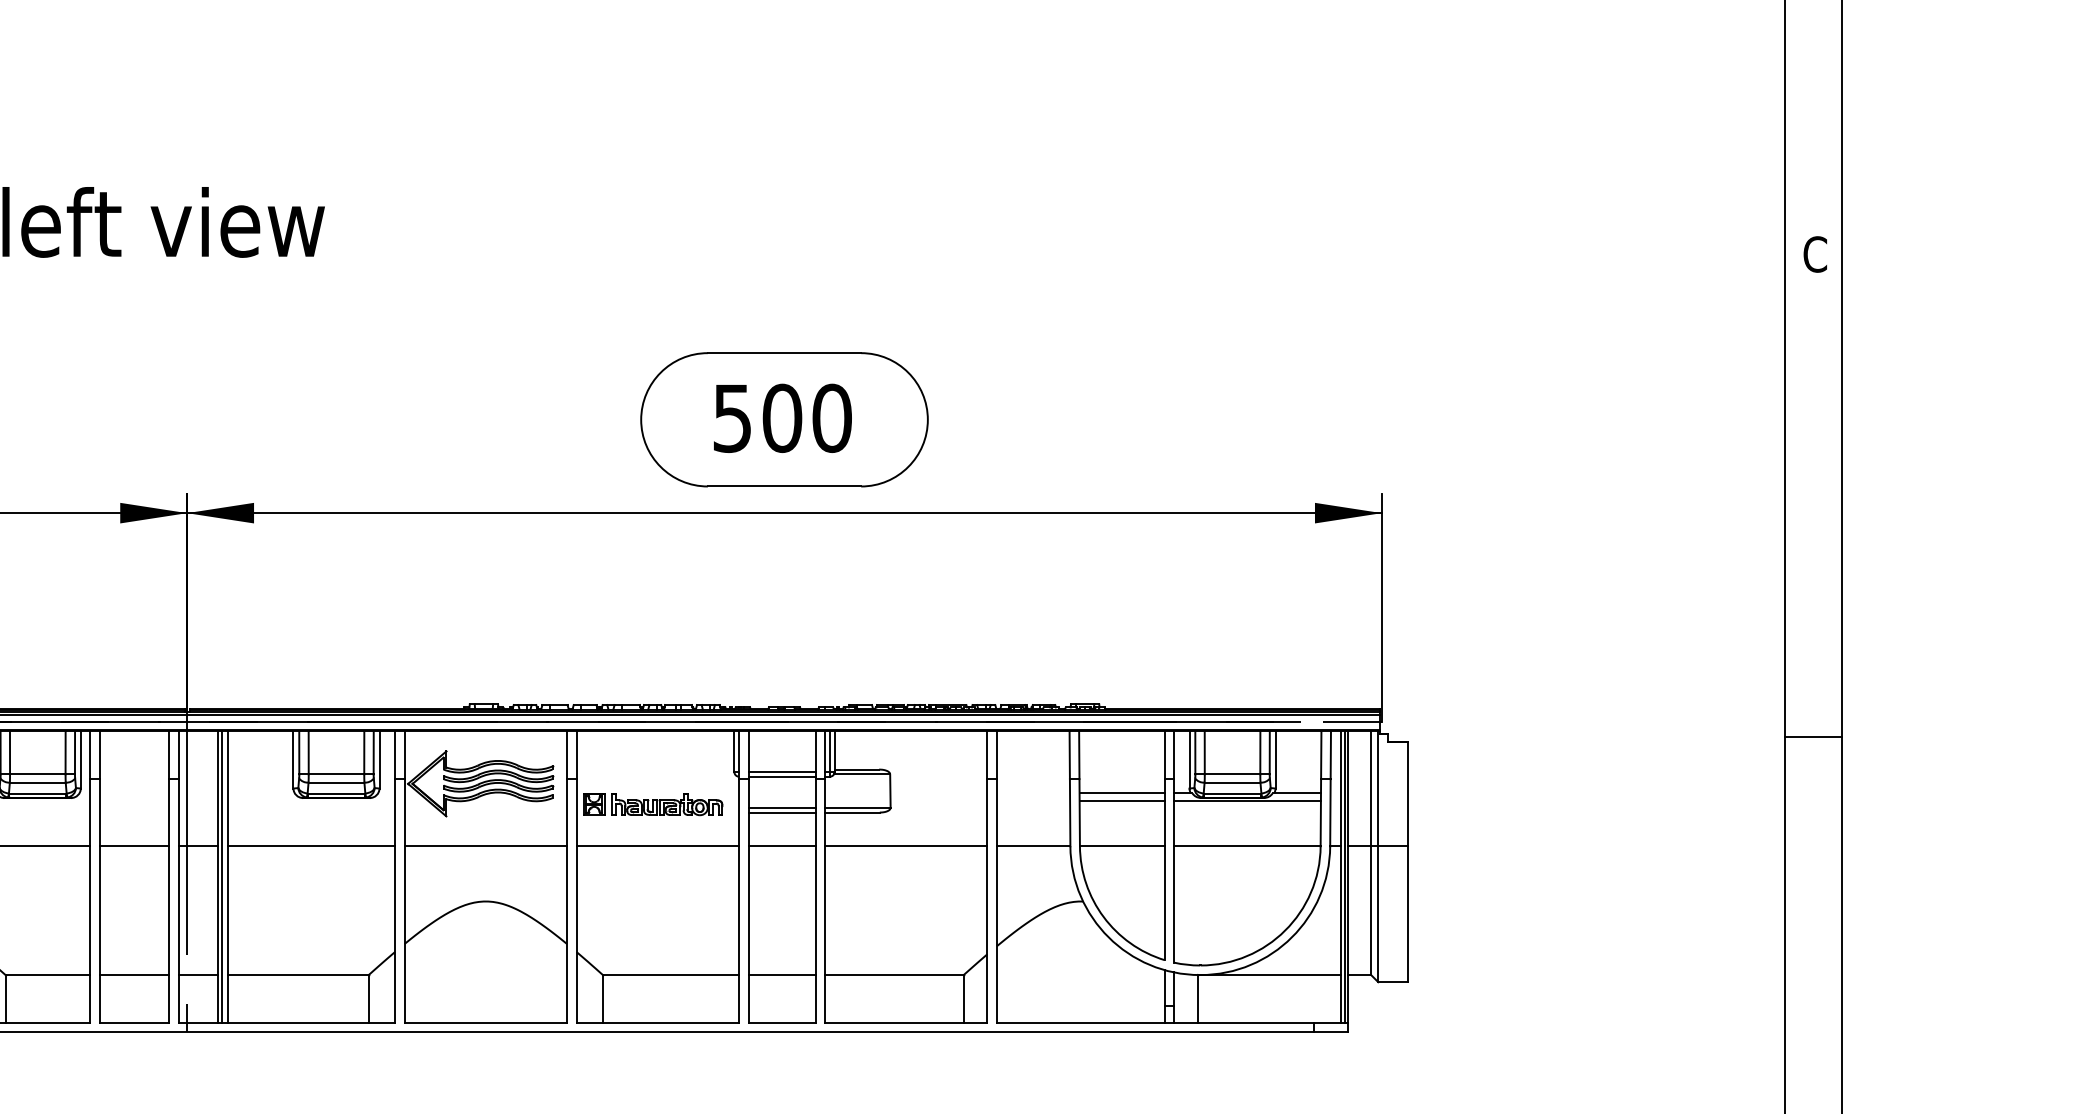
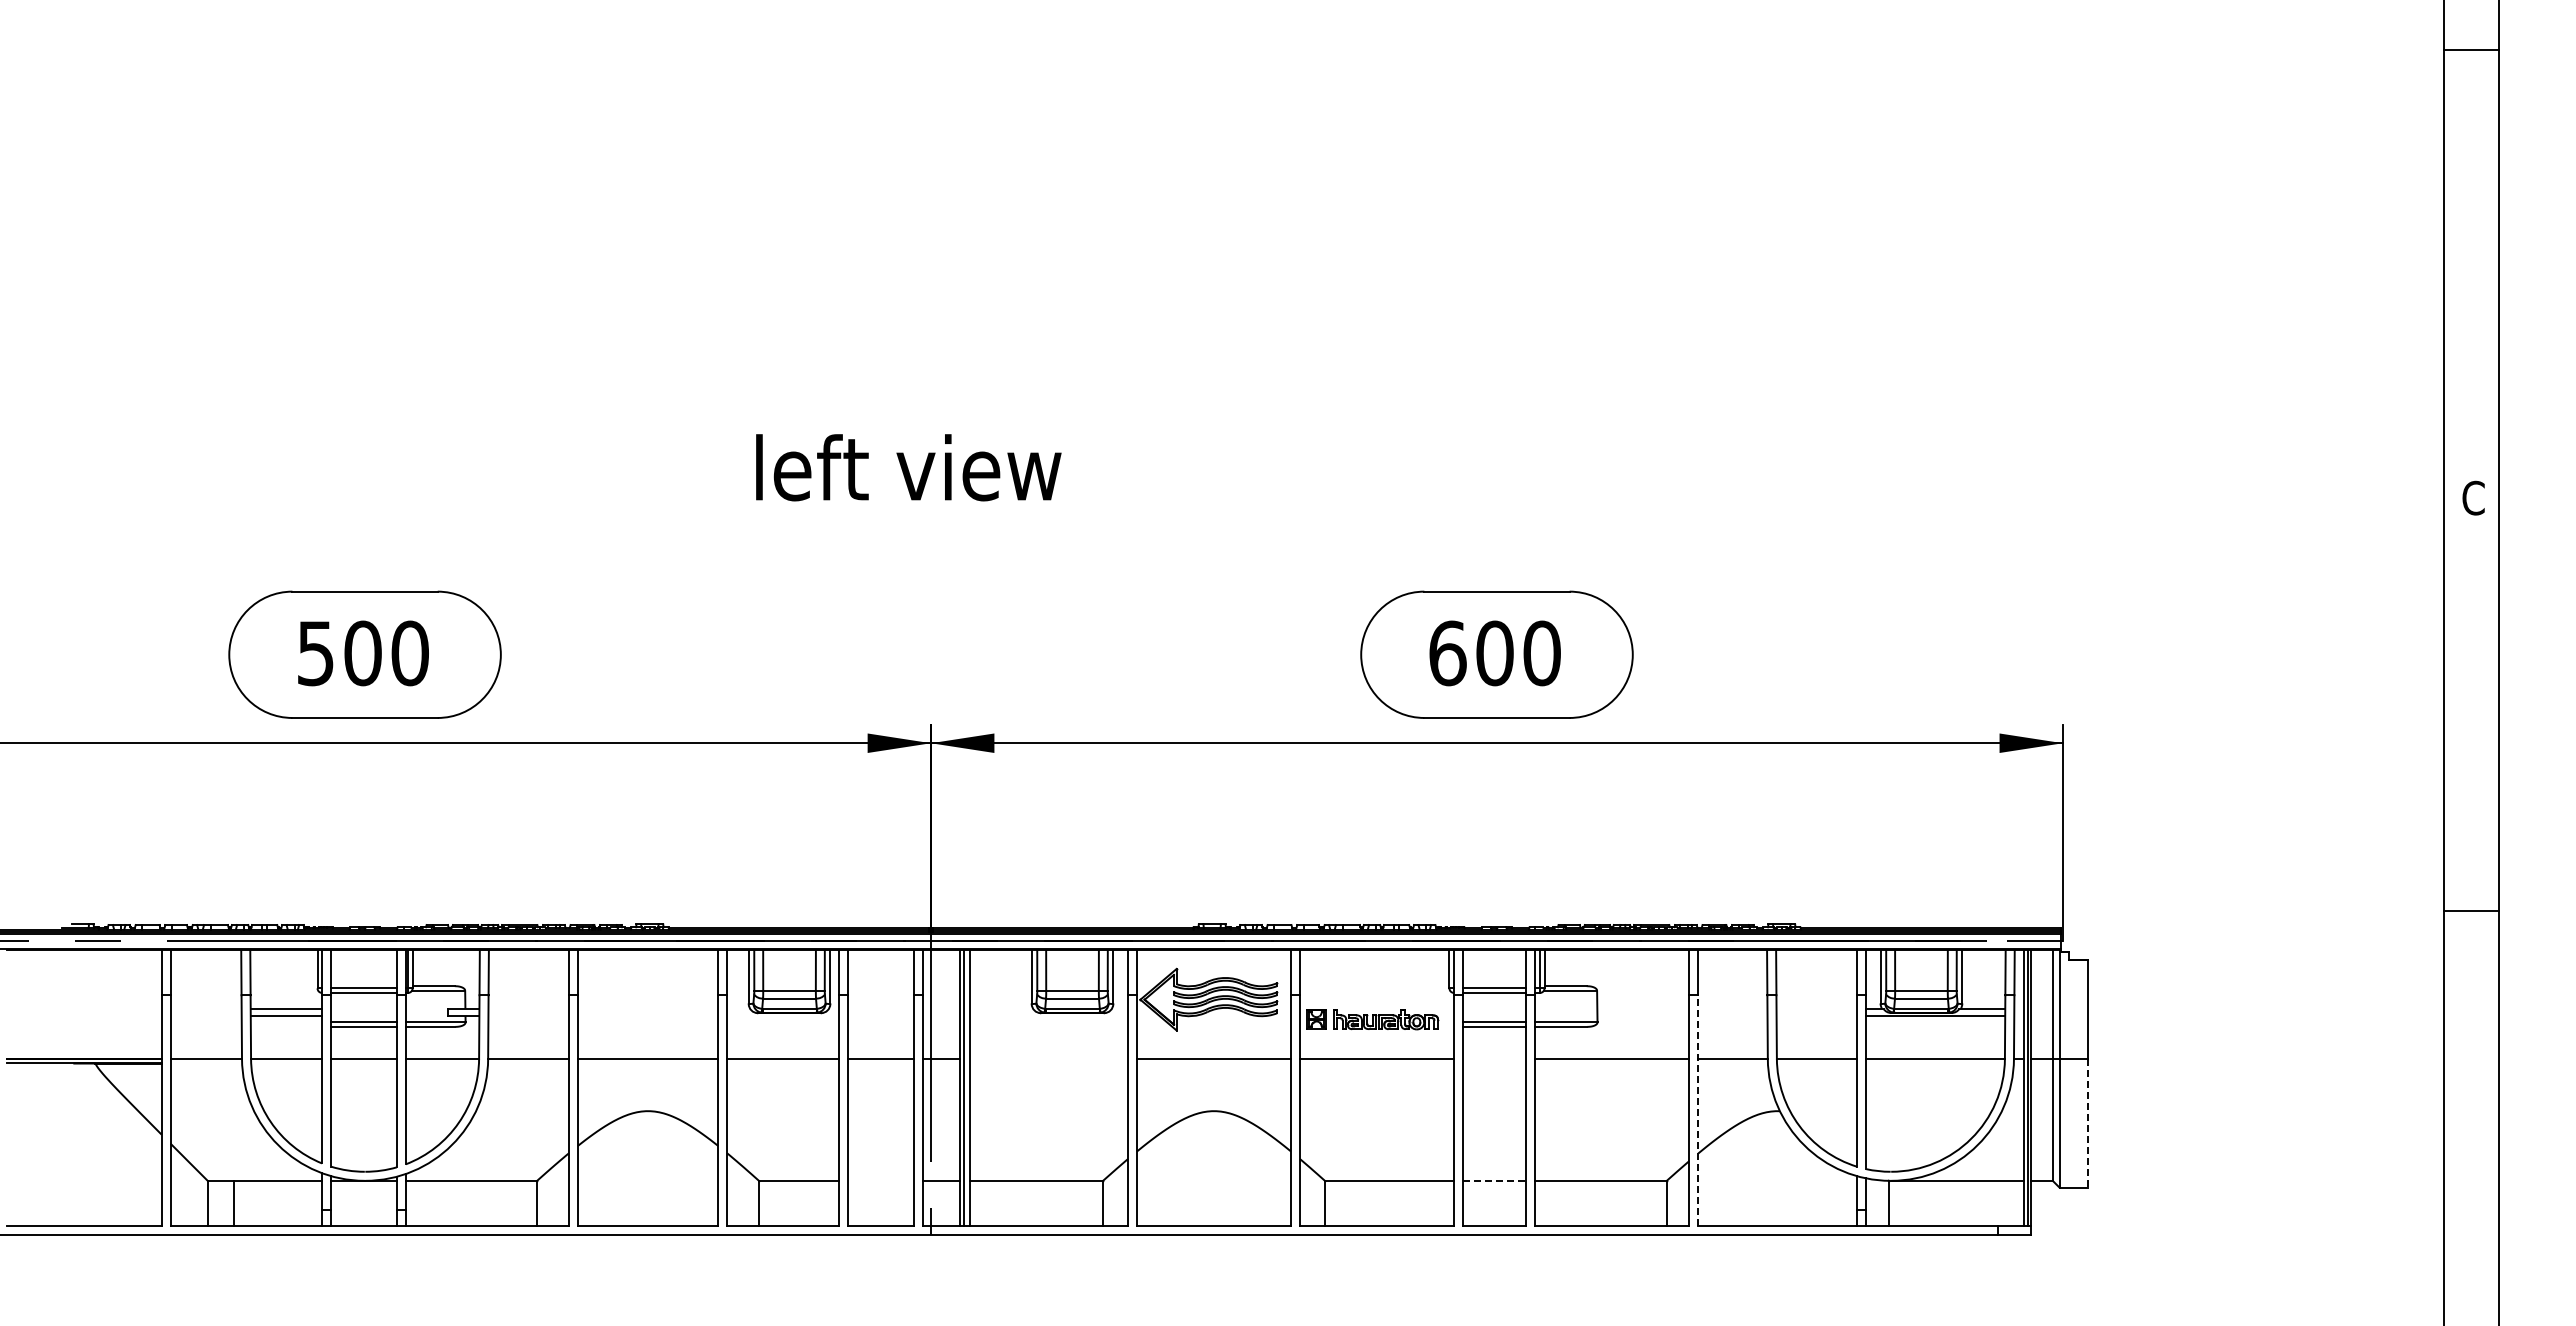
text: (732, 418) -> (1447, 653), 500 -> 600
line: (1813, 737) -> (2471, 910), moved
line: (1121, 793) -> (1816, 1008), removed
line: (1121, 800) -> (1816, 1015), removed
line: (311, 845) -> (1048, 1058), removed
line: (781, 845) -> (1494, 1058), removed
line: (997, 900) -> (1698, 1110), solid -> dashed
line: (1407, 914) -> (2087, 1123), solid -> dashed
line: (134, 974) -> (881, 1180), removed
line: (781, 974) -> (1494, 1180), solid -> dashed

